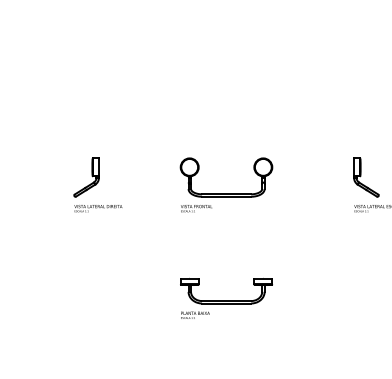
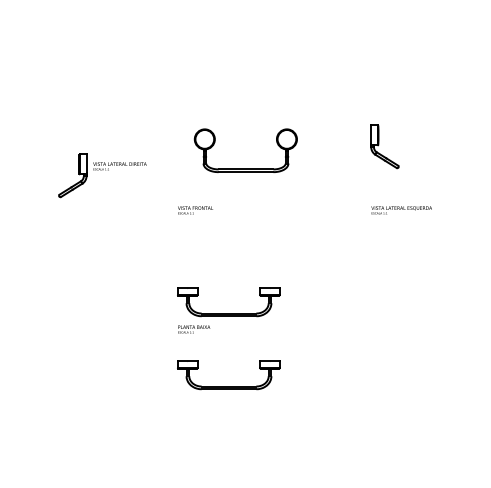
part: (366, 177) -> (384, 146), moved
part: (226, 193) -> (245, 168), moved
text: (97, 208) -> (119, 166), moved
part: (226, 366) -> (228, 386), added

